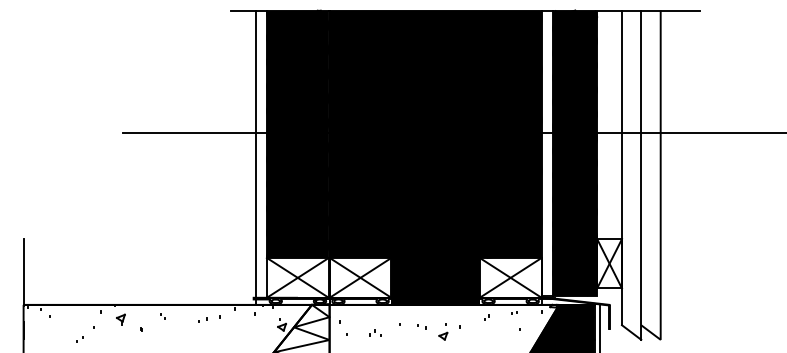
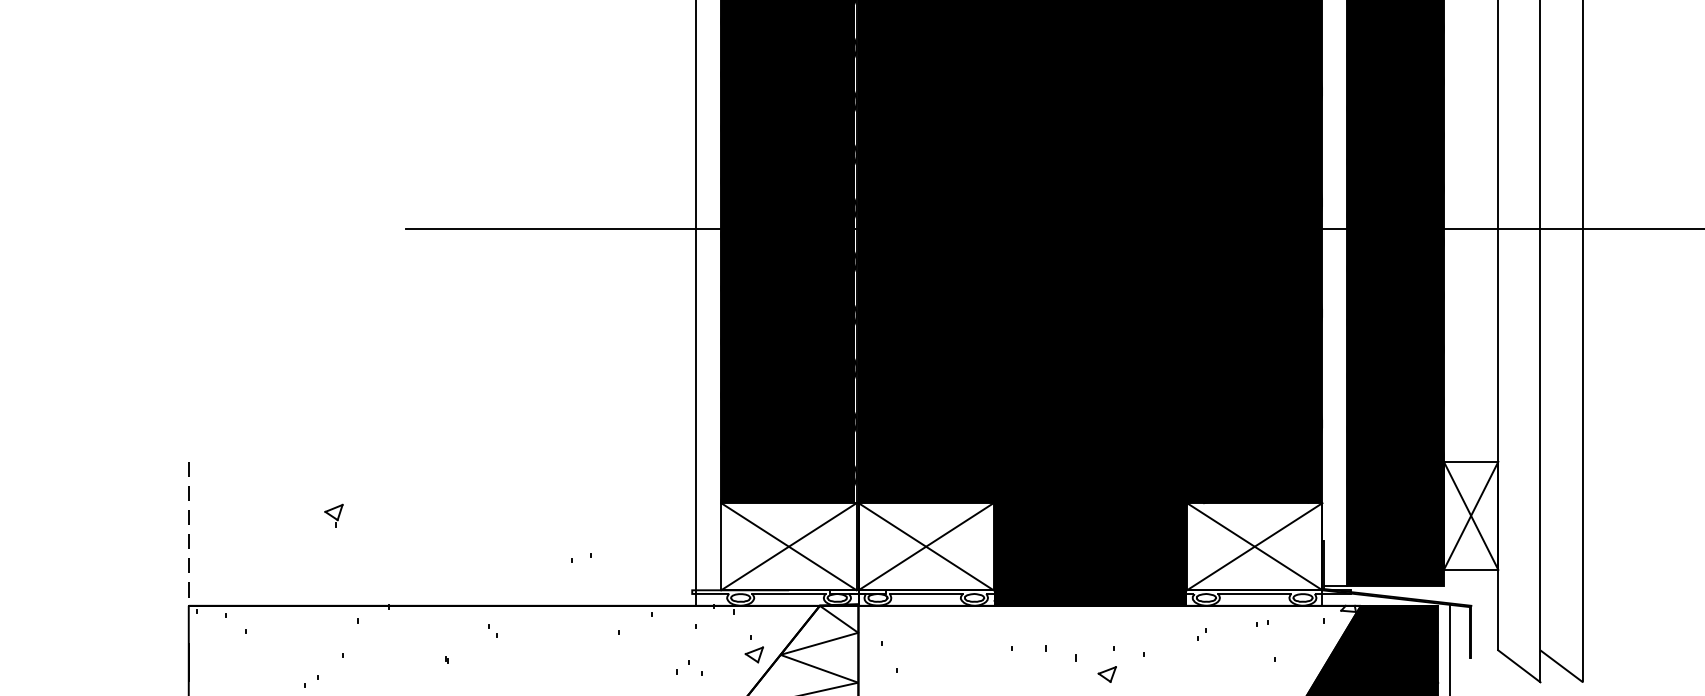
line: (23, 272) -> (188, 534), solid -> dashed
part: (120, 319) -> (332, 515), moved
part: (202, 319) -> (580, 556), moved
part: (421, 326) -> (1059, 653), size x1.6
part: (375, 332) -> (689, 666), moved

